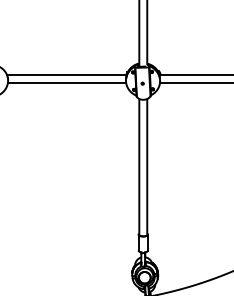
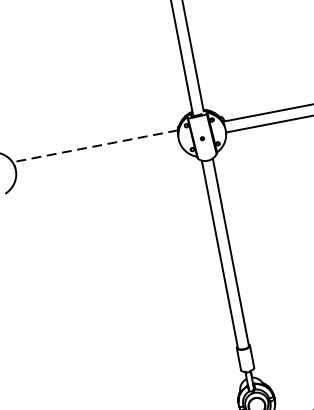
line: (67, 74) -> (96, 145), solid -> dashed
line: (67, 82) -> (98, 157), removed

